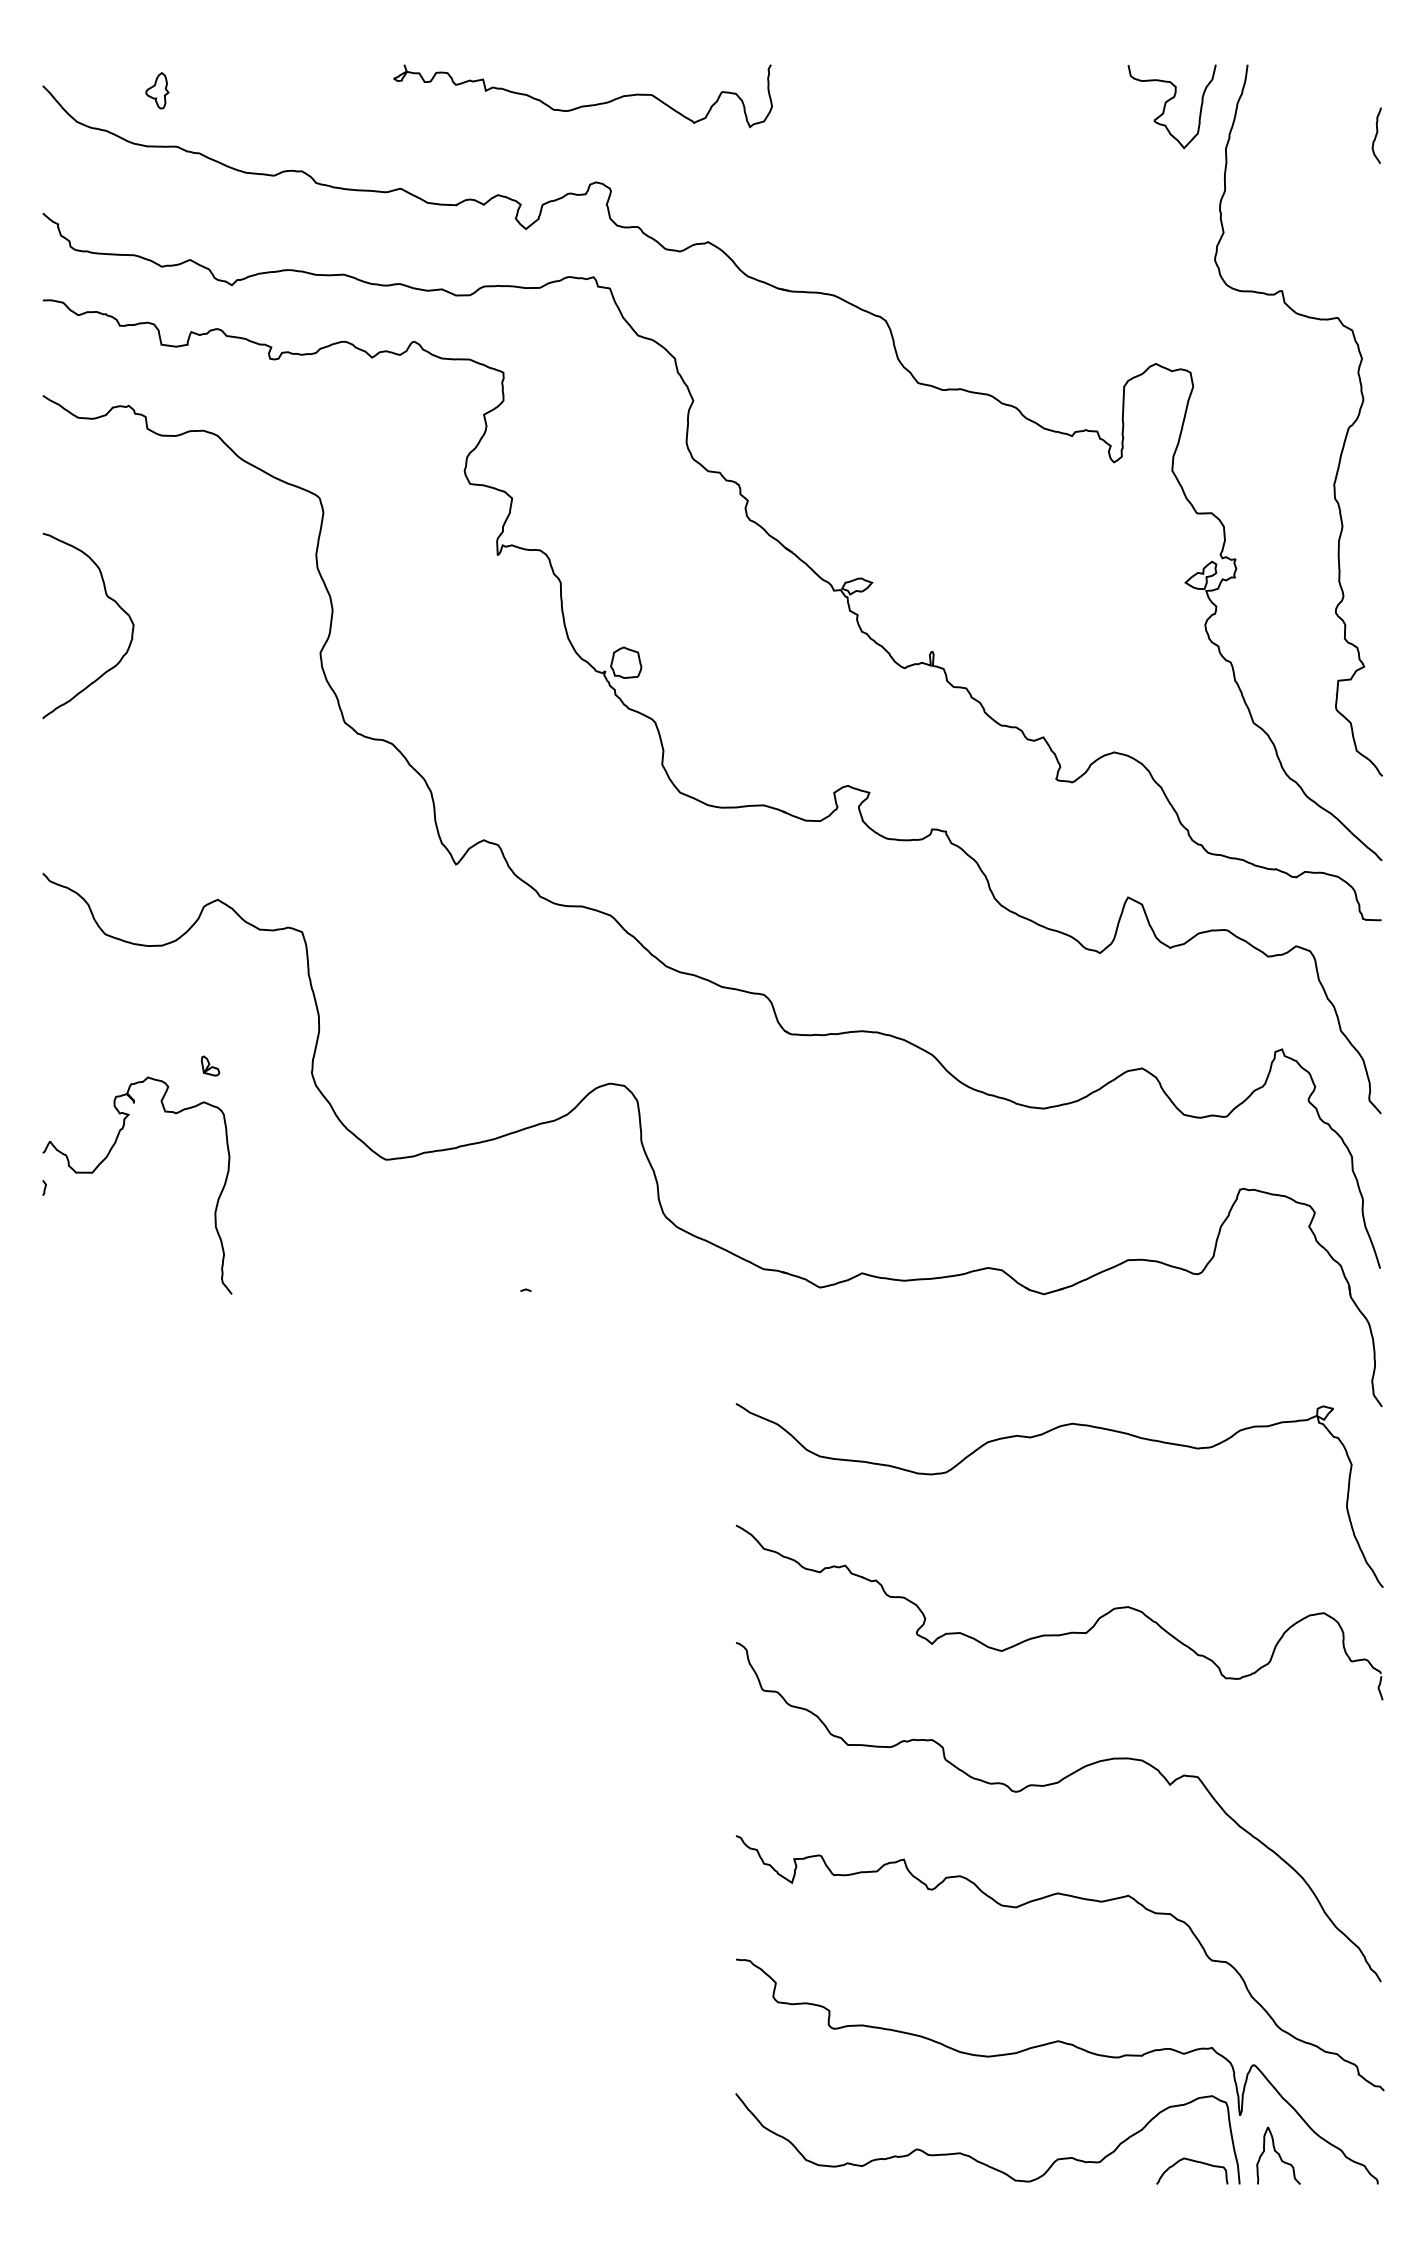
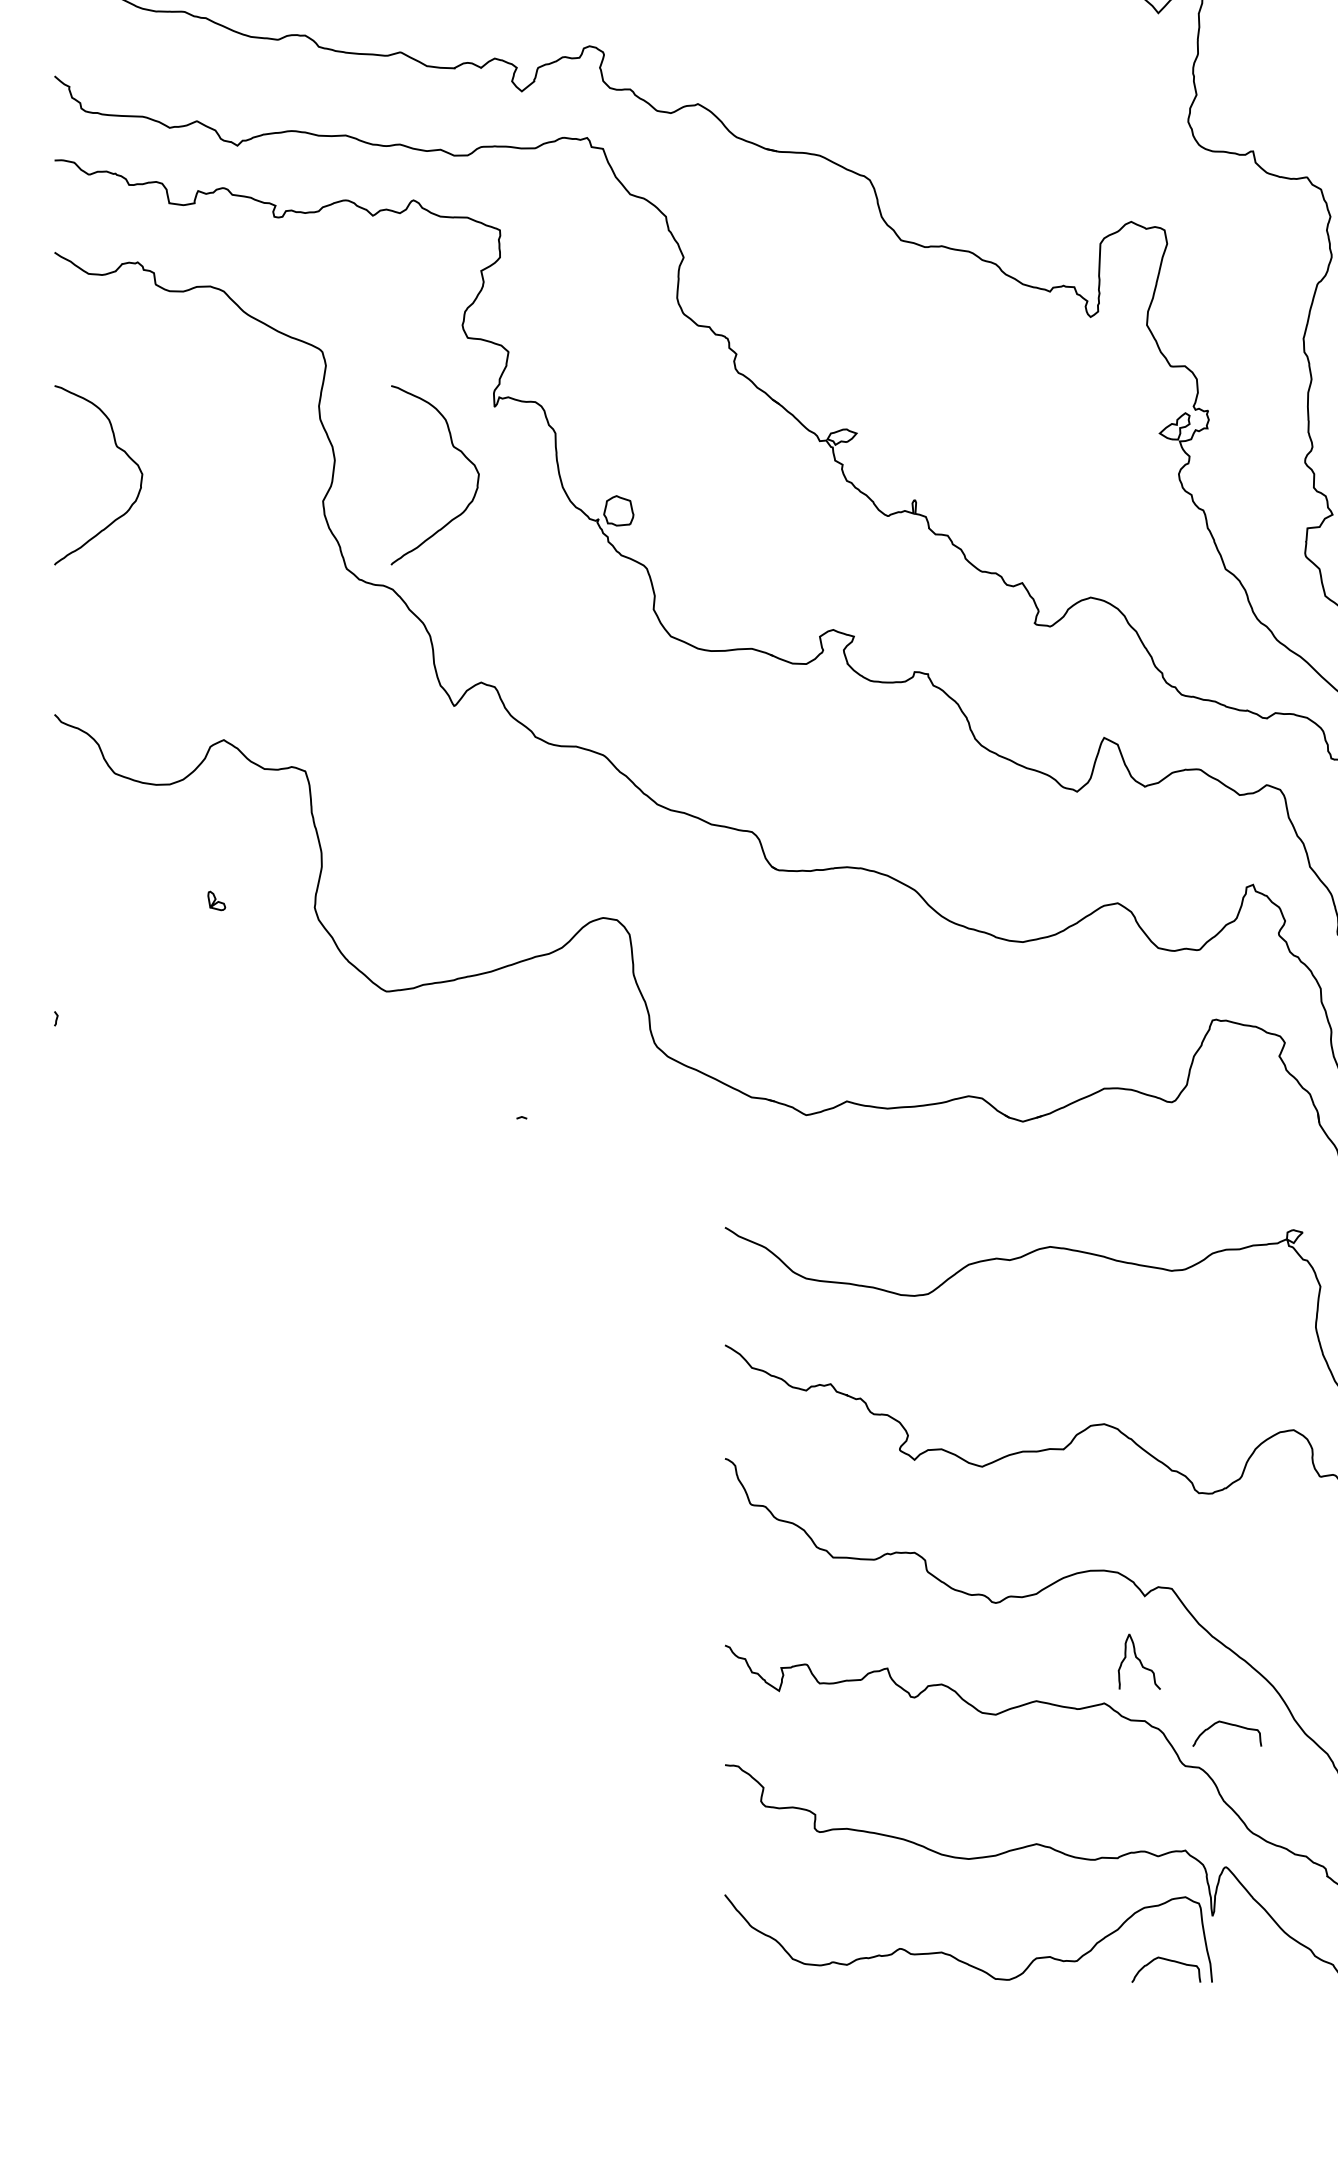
curve: (456, 598) -> (454, 448), added
curve: (108, 1156) -> (118, 988), removed
curve: (1258, 1918) -> (1230, 1725), added
curve: (1278, 2155) -> (1139, 1661), moved

